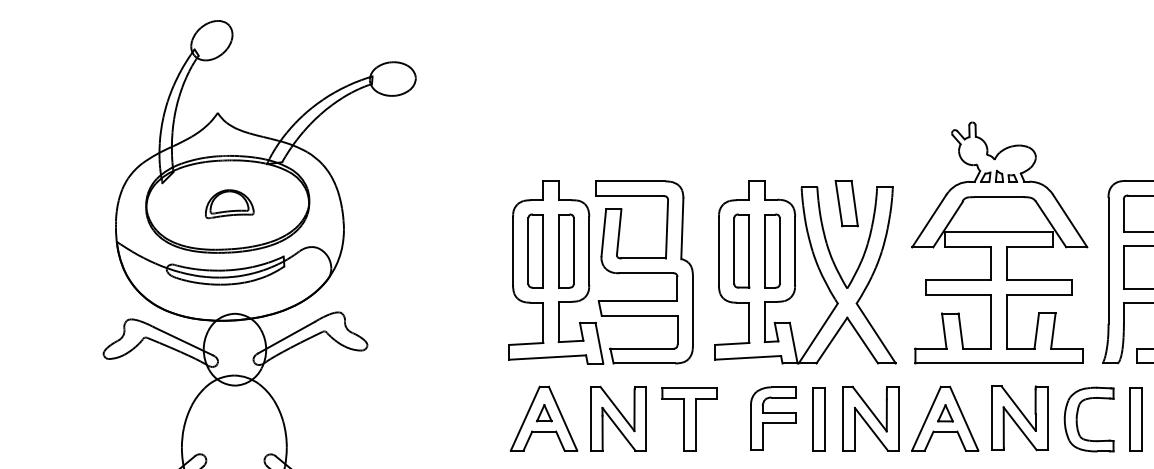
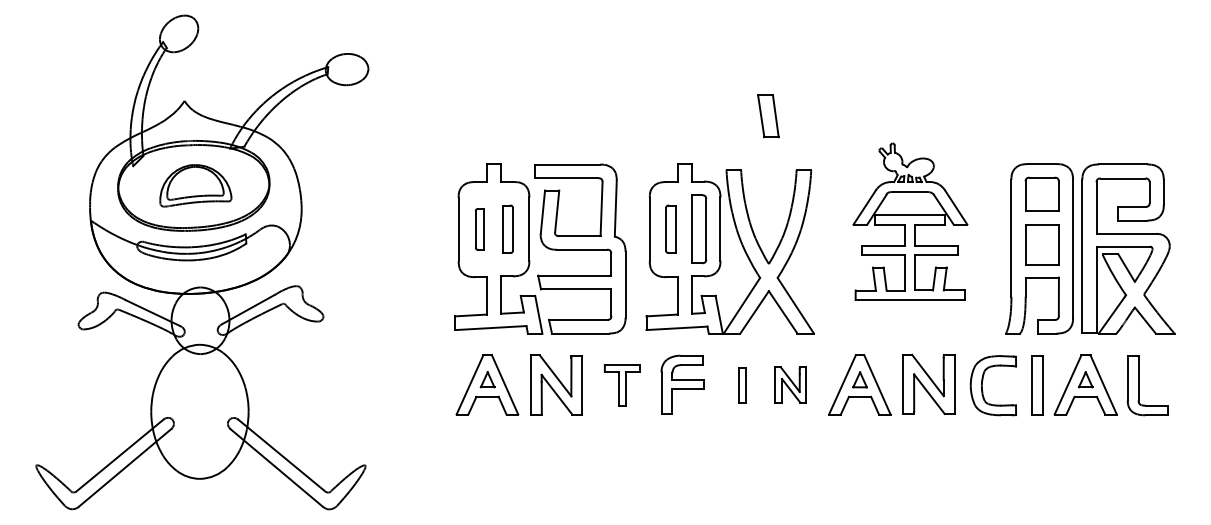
part: (229, 203) -> (195, 185), size x1.6
part: (846, 203) -> (768, 116), moved
part: (999, 242) -> (910, 221), size x0.7
part: (535, 251) -> (479, 229), size x0.6
part: (565, 251) -> (507, 229), size x0.7
part: (741, 251) -> (670, 229), size x0.7
part: (689, 418) -> (622, 384), size x0.7
part: (773, 418) -> (682, 384), moved
part: (870, 418) -> (790, 384), size x0.6
part: (818, 419) -> (742, 385), size x0.6

